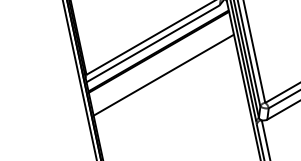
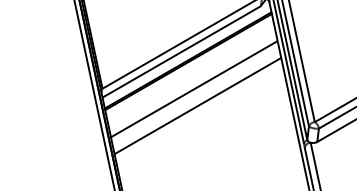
line: (166, 88) -> (197, 105), added

